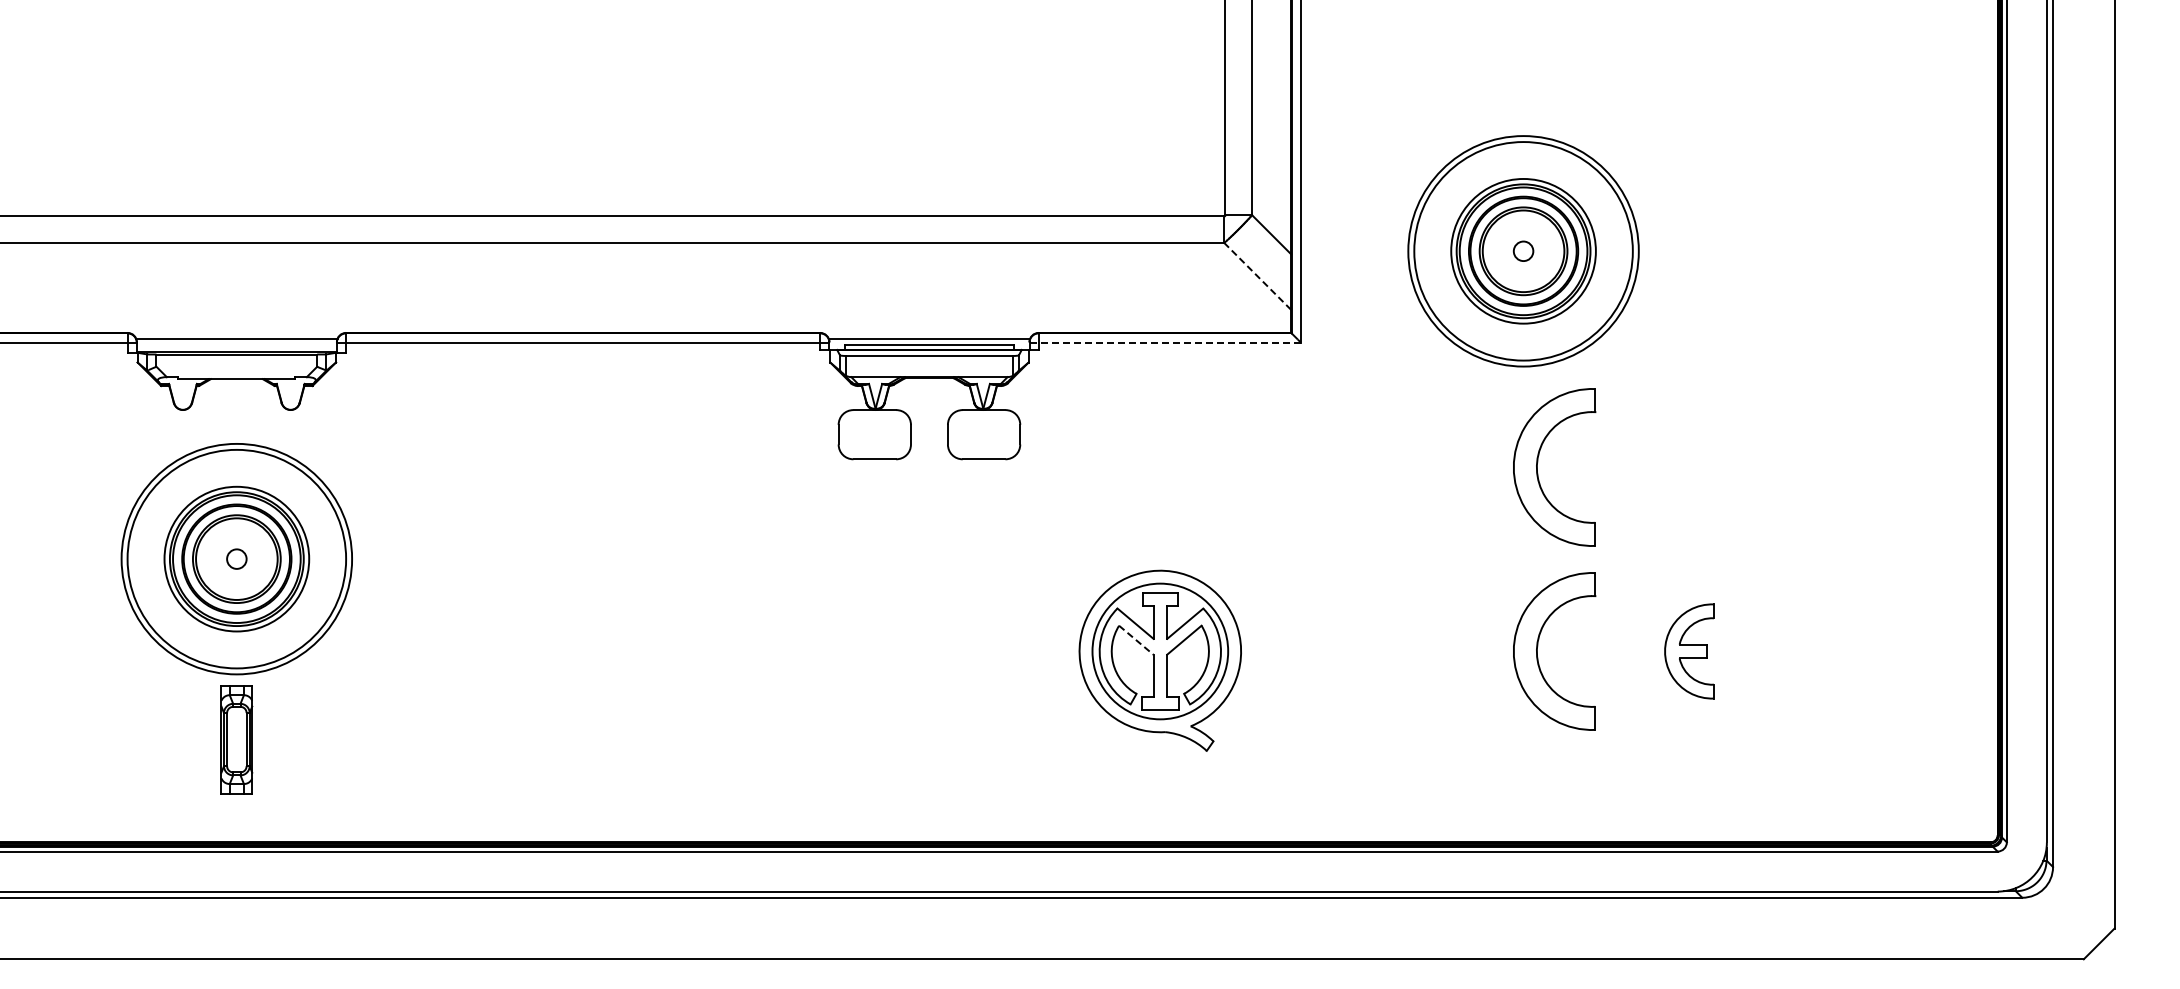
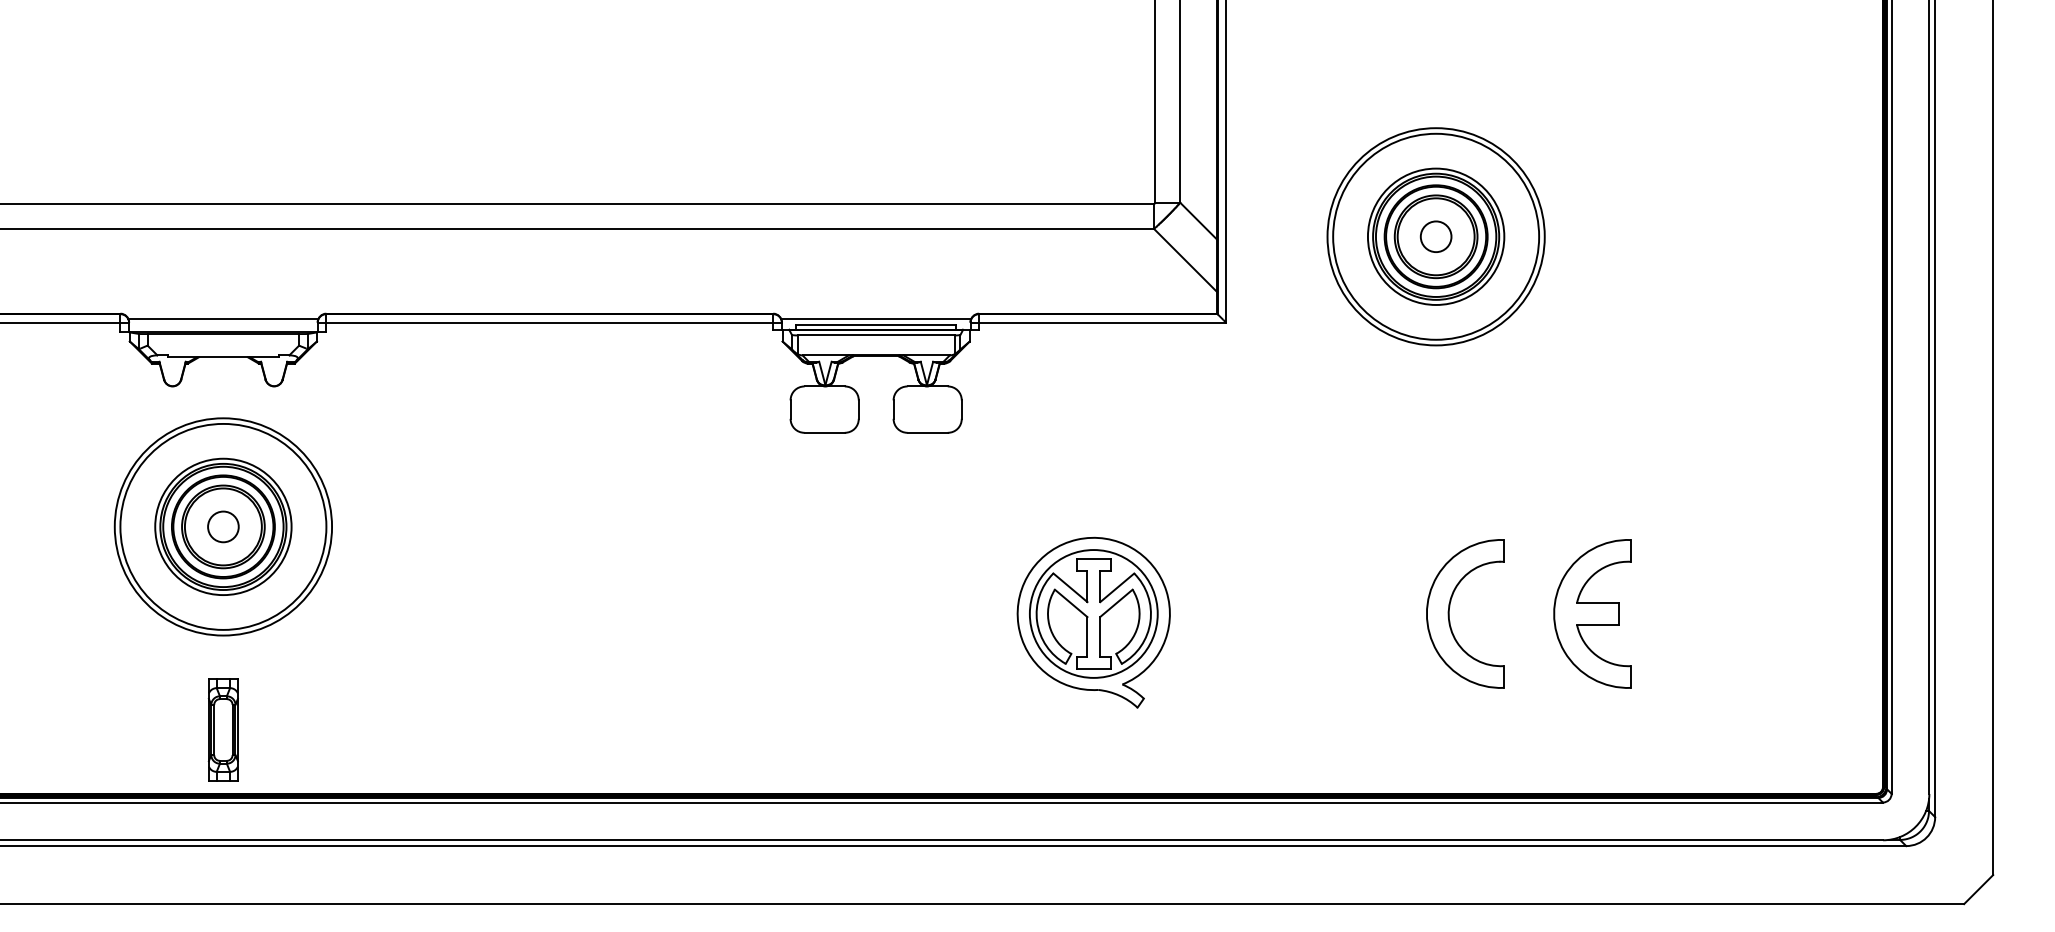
circle: (1523, 251) -> (1436, 236), size x1.67
line: (1257, 276) -> (1185, 260), dashed -> solid
line: (1165, 342) -> (1098, 322), dashed -> solid
part: (1538, 462) -> (1450, 435), removed
circle: (236, 558) -> (223, 526), size x1.67
line: (1136, 640) -> (1071, 603), dashed -> solid
part: (1689, 651) -> (1592, 613), size x1.67
part: (236, 739) -> (223, 729), moved

